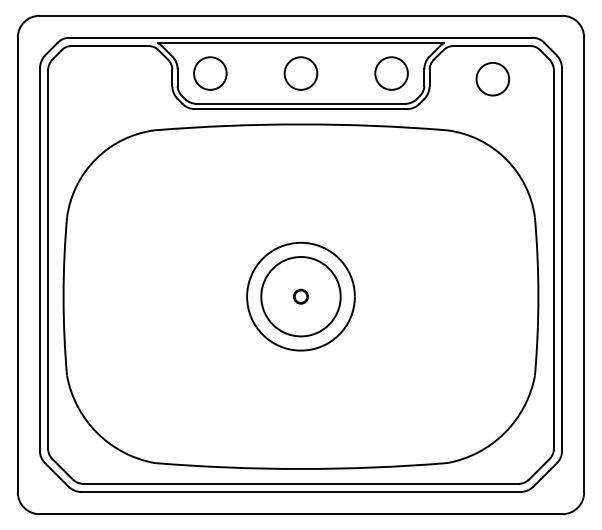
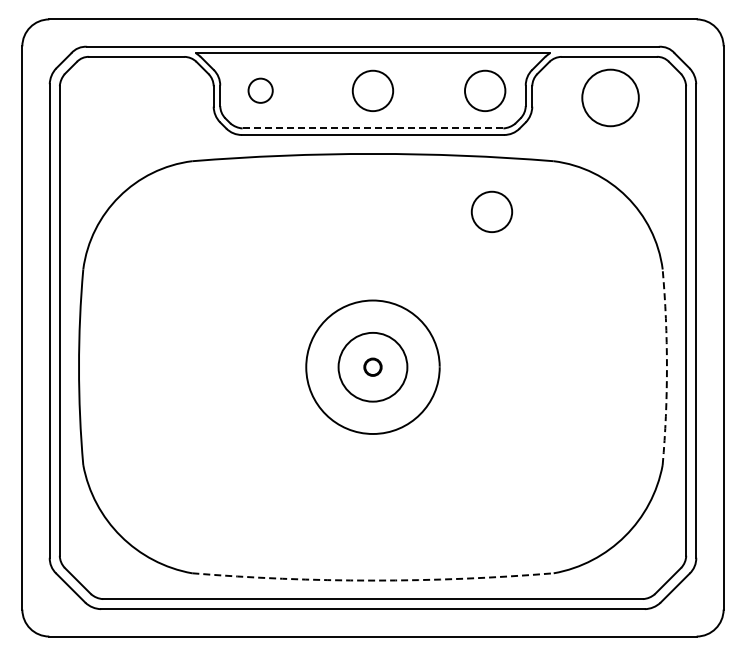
circle: (210, 73) -> (260, 90), size x0.6
circle: (492, 78) -> (610, 97), size x1.4
line: (301, 103) -> (373, 128), solid -> dashed
circle: (396, 170) -> (491, 211), added
circle: (300, 296) -> (372, 367), size x0.7
arc: (538, 296) -> (666, 367), solid -> dashed
arc: (300, 468) -> (372, 580), solid -> dashed

